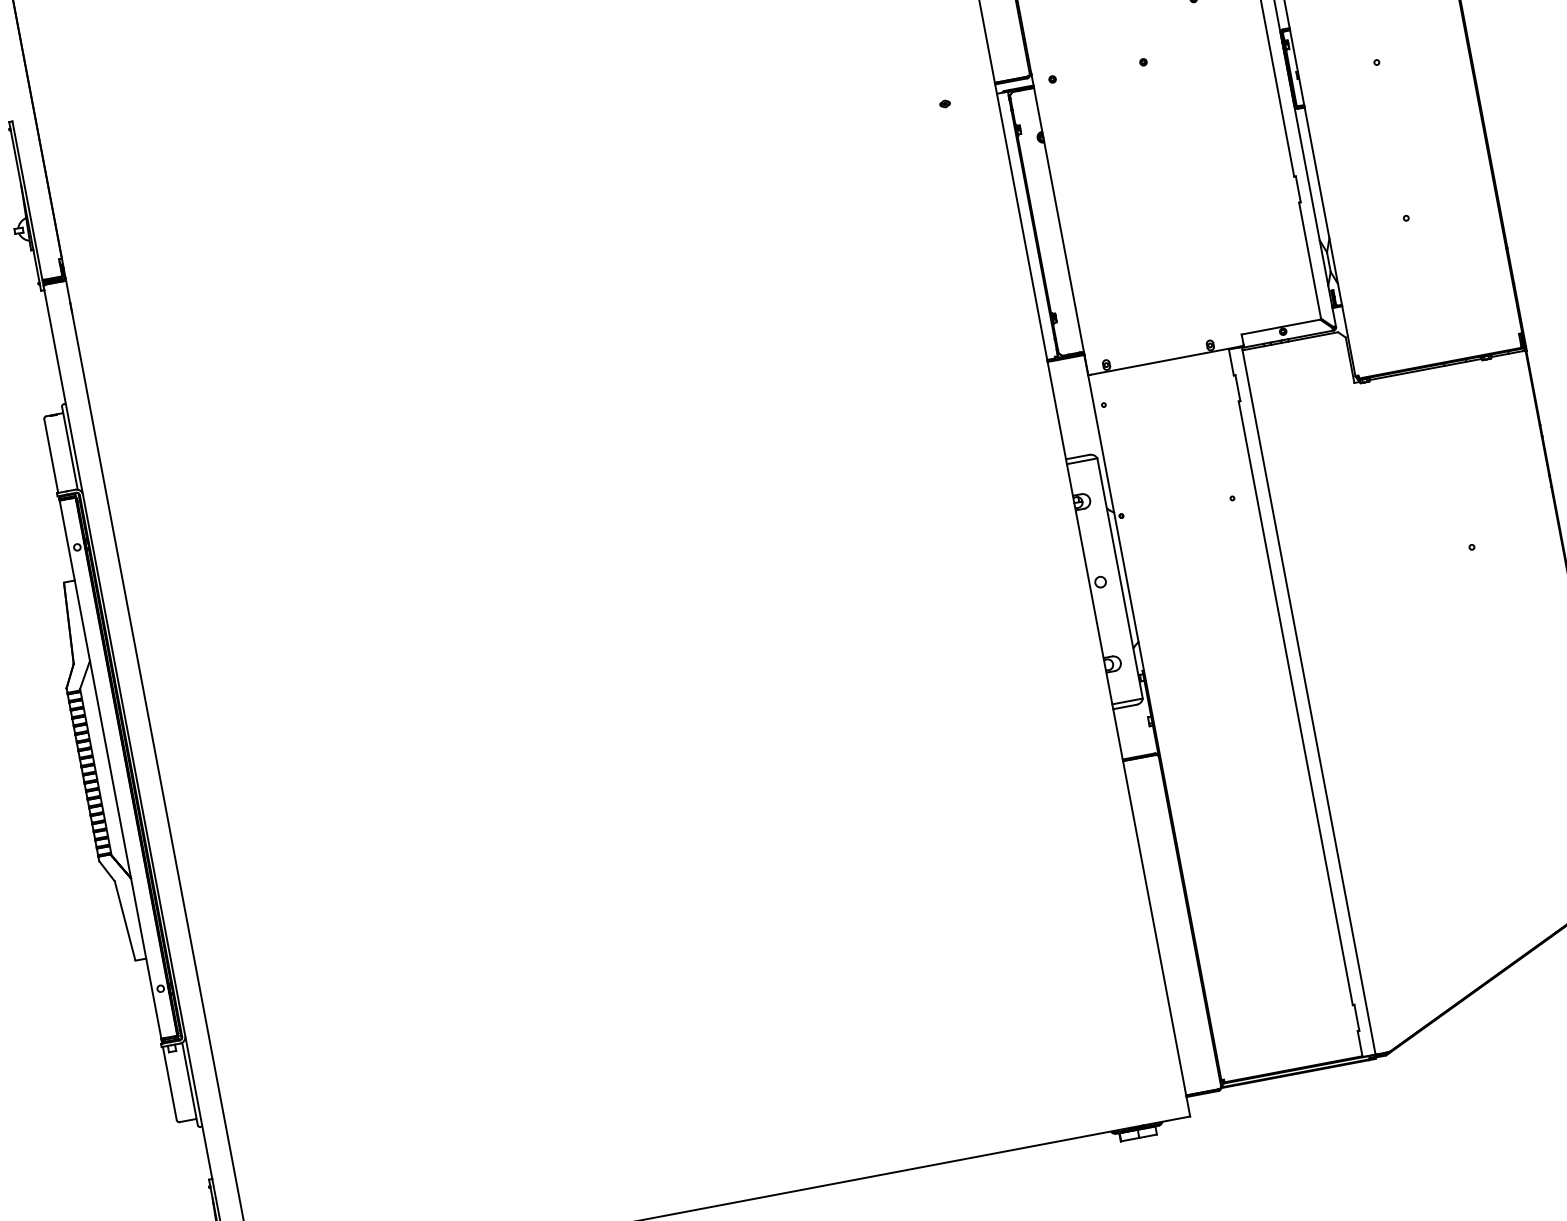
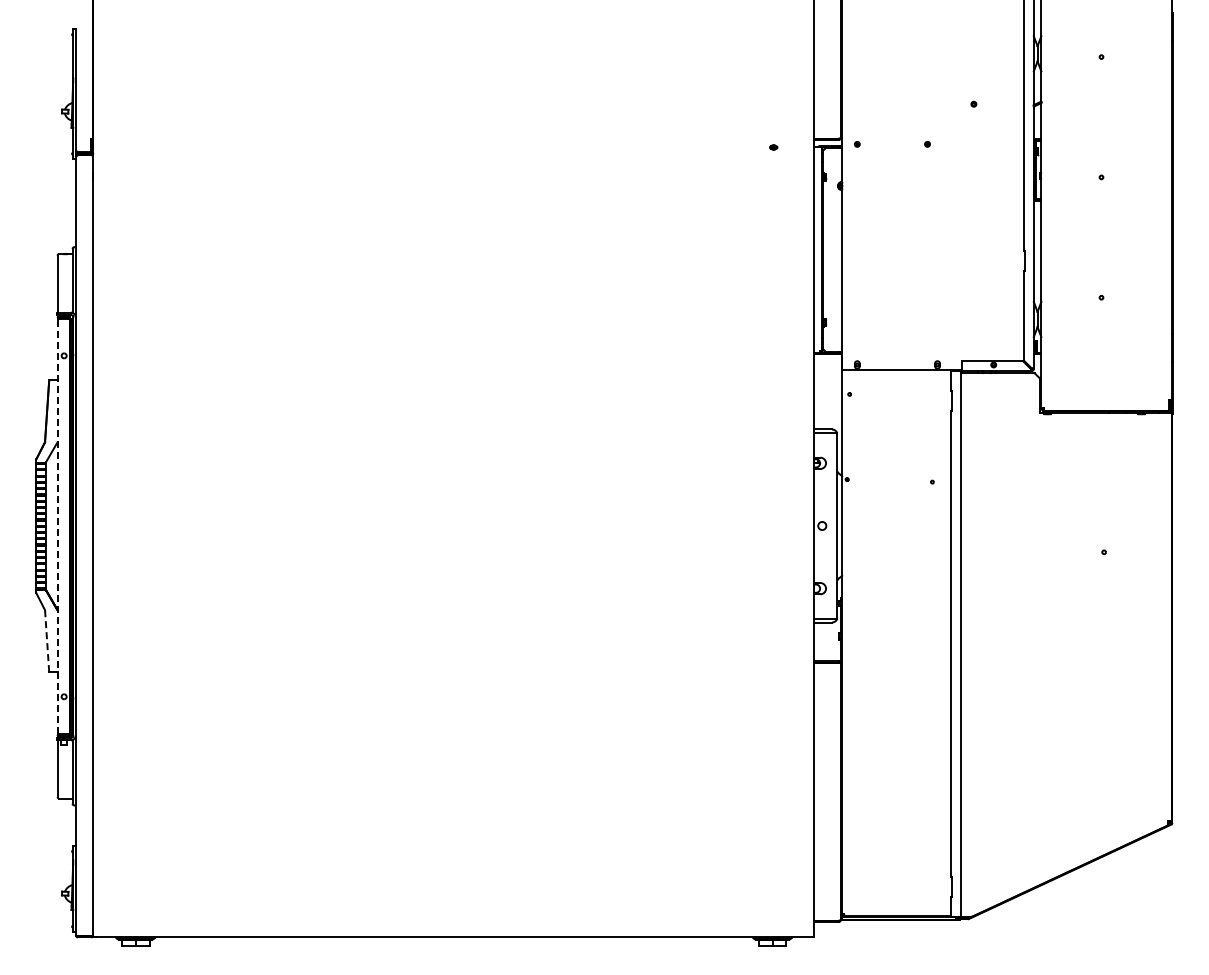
line: (110, 769) -> (57, 526), solid -> dashed
line: (125, 921) -> (47, 641), solid -> dashed

